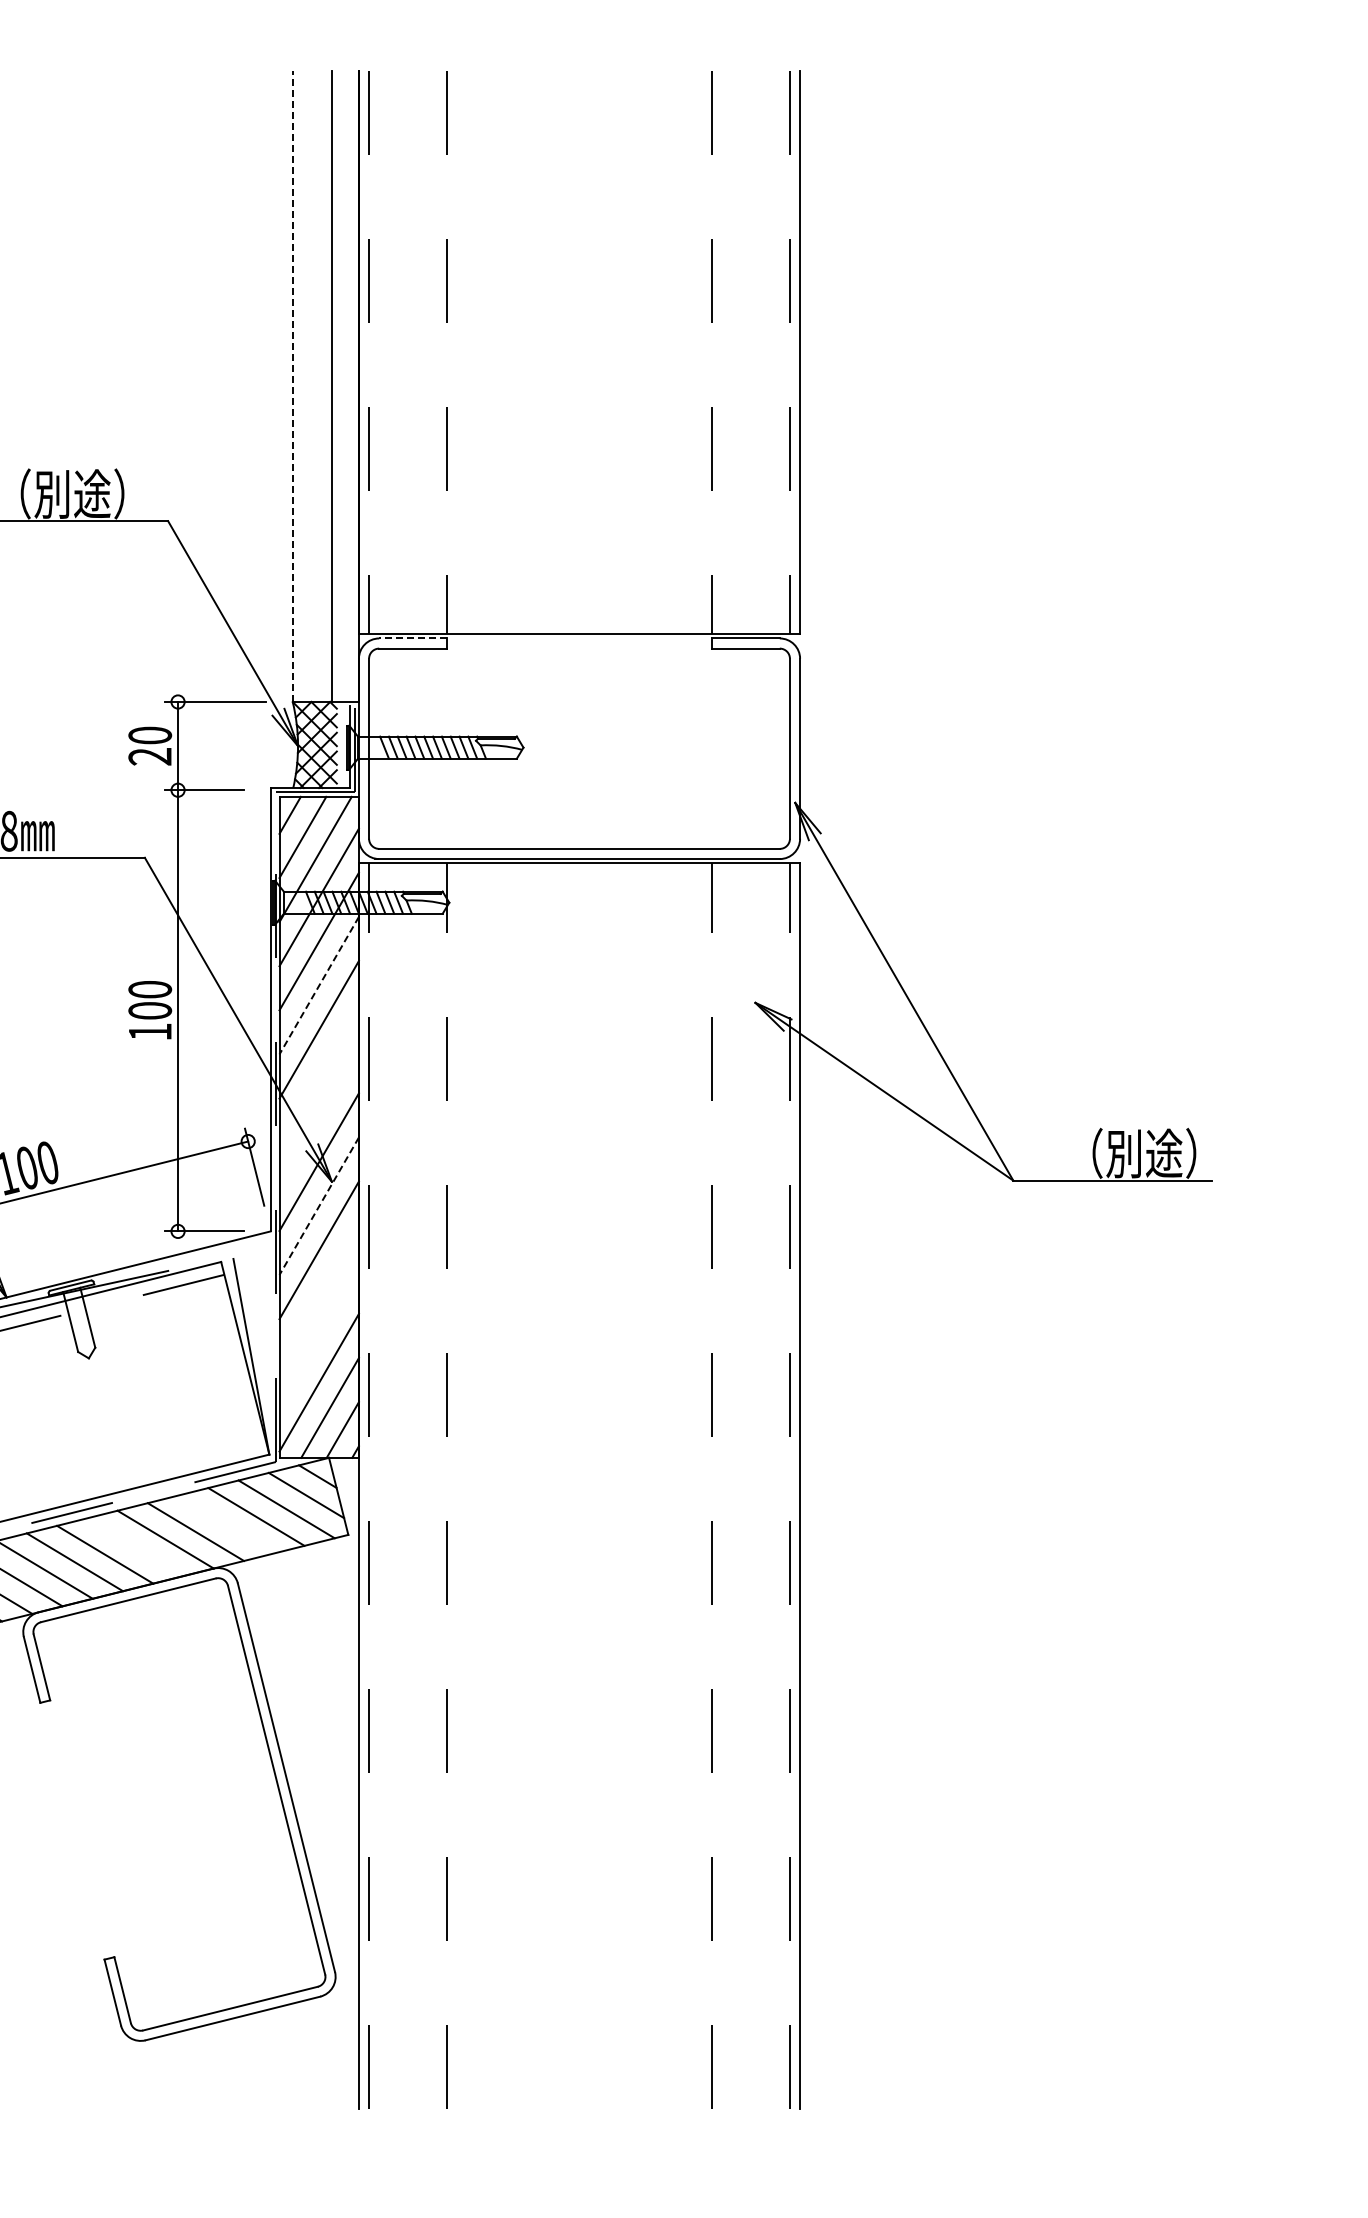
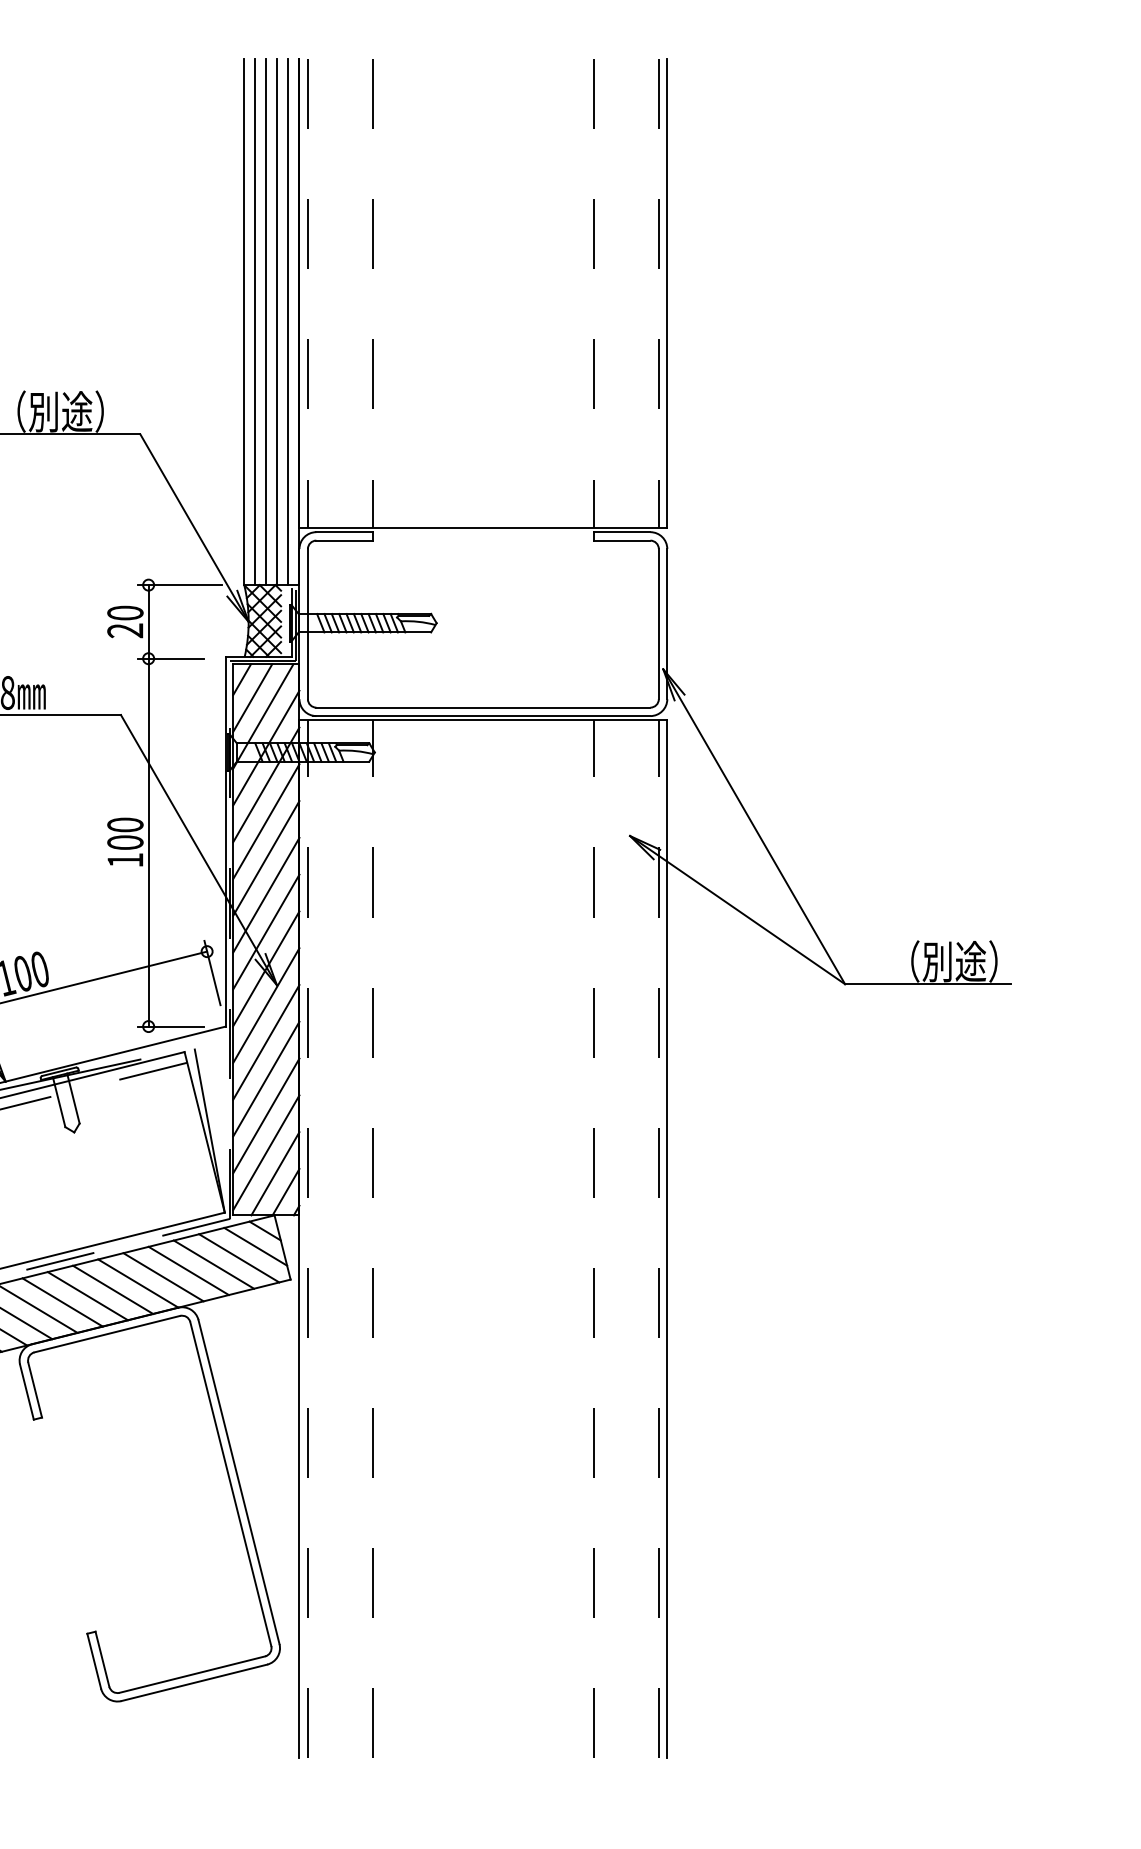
line: (292, 386) -> (244, 322), dashed -> solid
line: (305, 386) -> (254, 322), added
line: (319, 386) -> (266, 322), added
line: (345, 386) -> (288, 322), added
line: (413, 638) -> (344, 532), dashed -> solid
line: (318, 986) -> (265, 822), dashed -> solid
line: (318, 1073) -> (265, 894), added
line: (318, 1117) -> (265, 931), added
line: (318, 1206) -> (265, 1005), dashed -> solid
line: (318, 1294) -> (265, 1079), added
line: (318, 1338) -> (265, 1115), added
line: (226, 1524) -> (189, 1270), added
line: (135, 1547) -> (113, 1290), added

